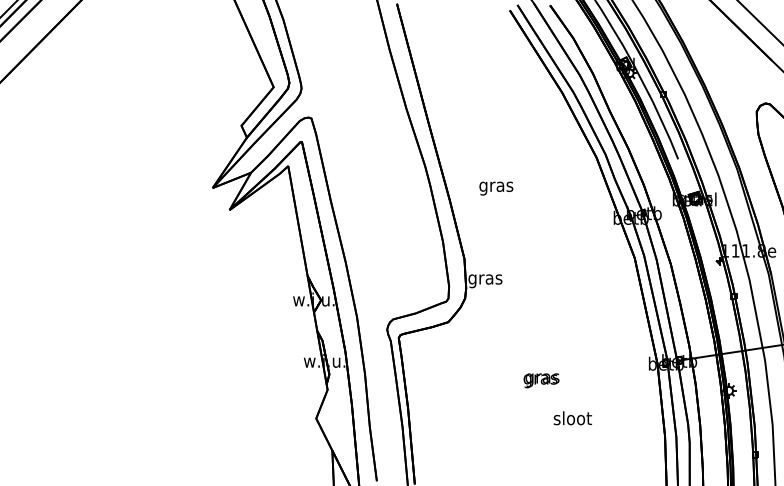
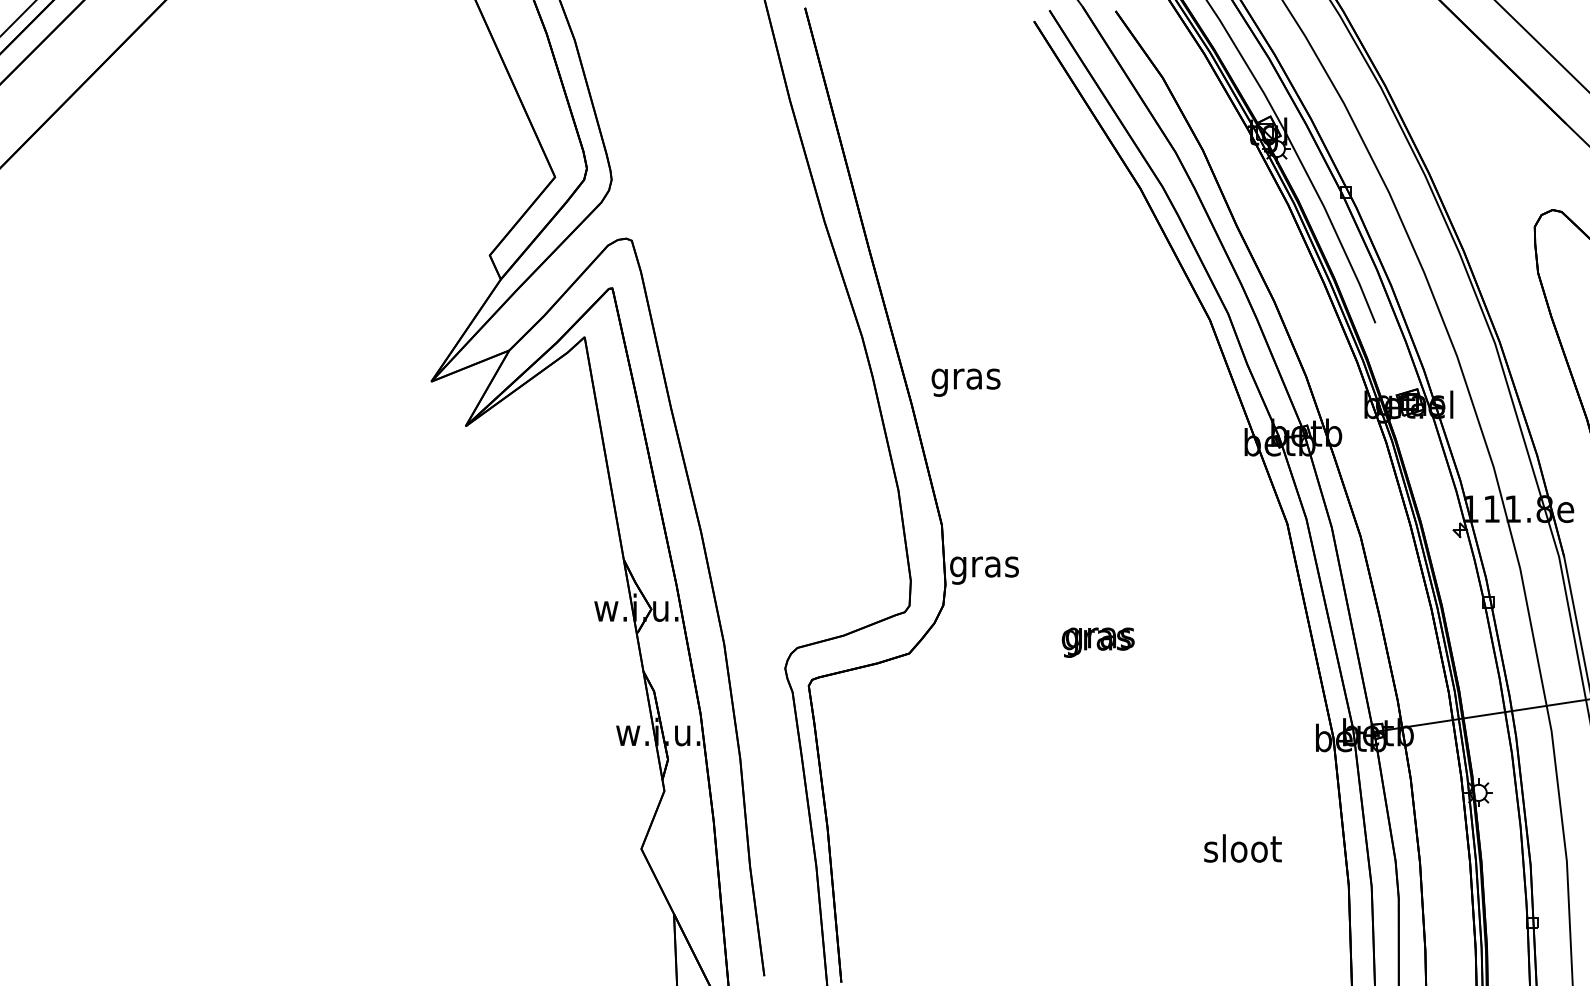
text: (496, 188) -> (966, 382), moved
text: (541, 380) -> (1098, 642), moved
text: (572, 418) -> (1242, 848), moved

